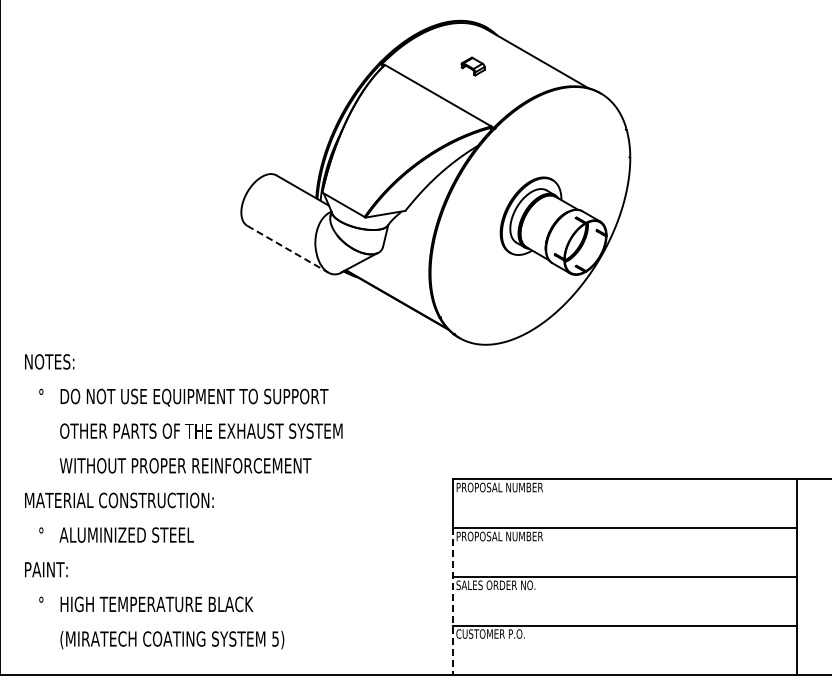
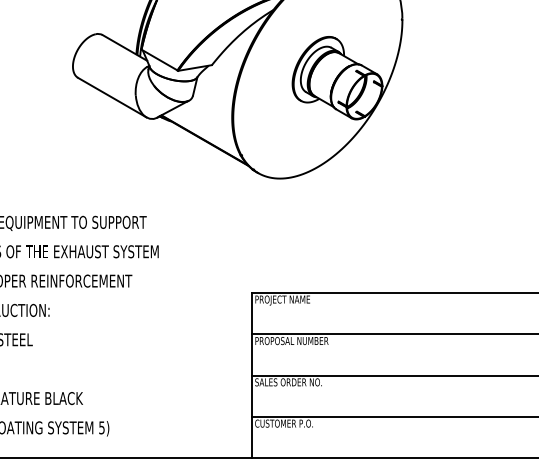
line: (287, 249) -> (112, 97), dashed -> solid
text: (507, 488) -> (298, 300), PROPOSAL NUMBER -> PROJECT NAME
line: (452, 602) -> (251, 396), dashed -> solid

